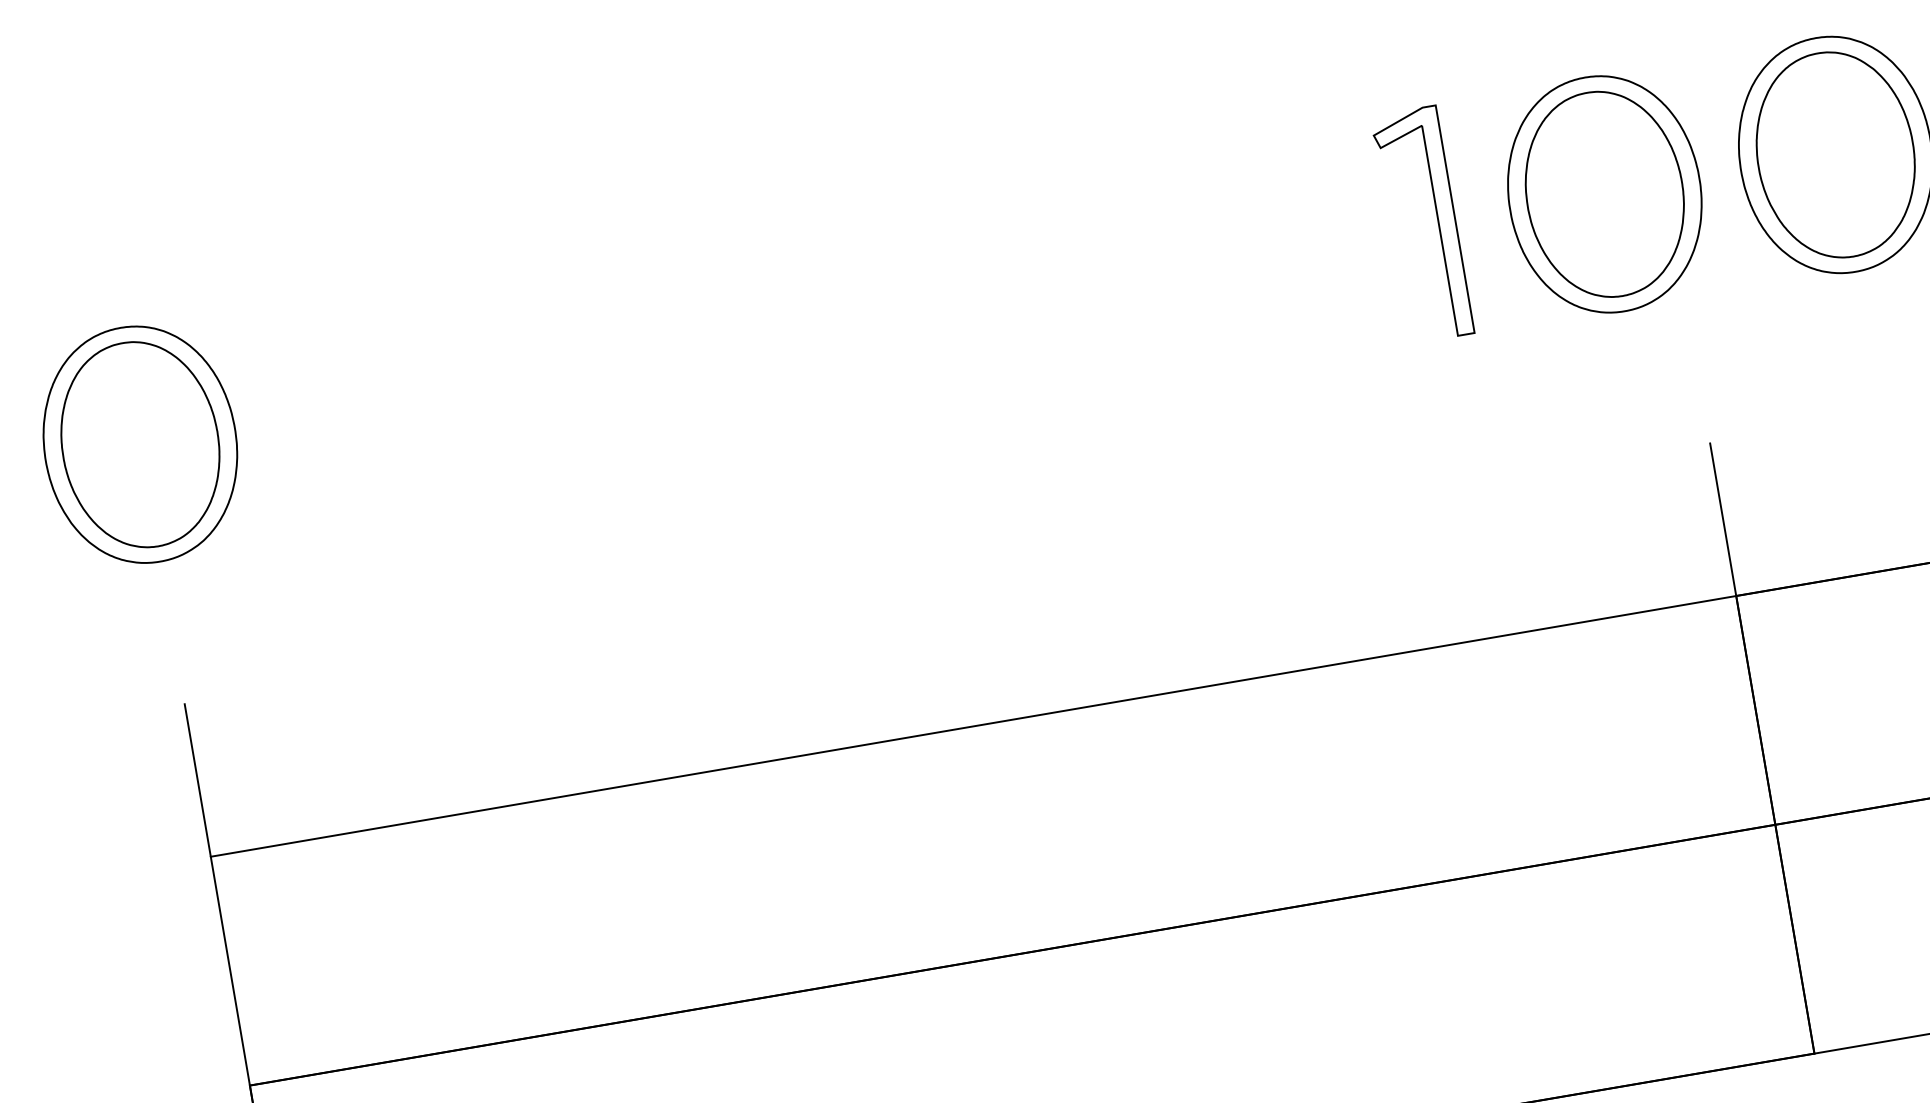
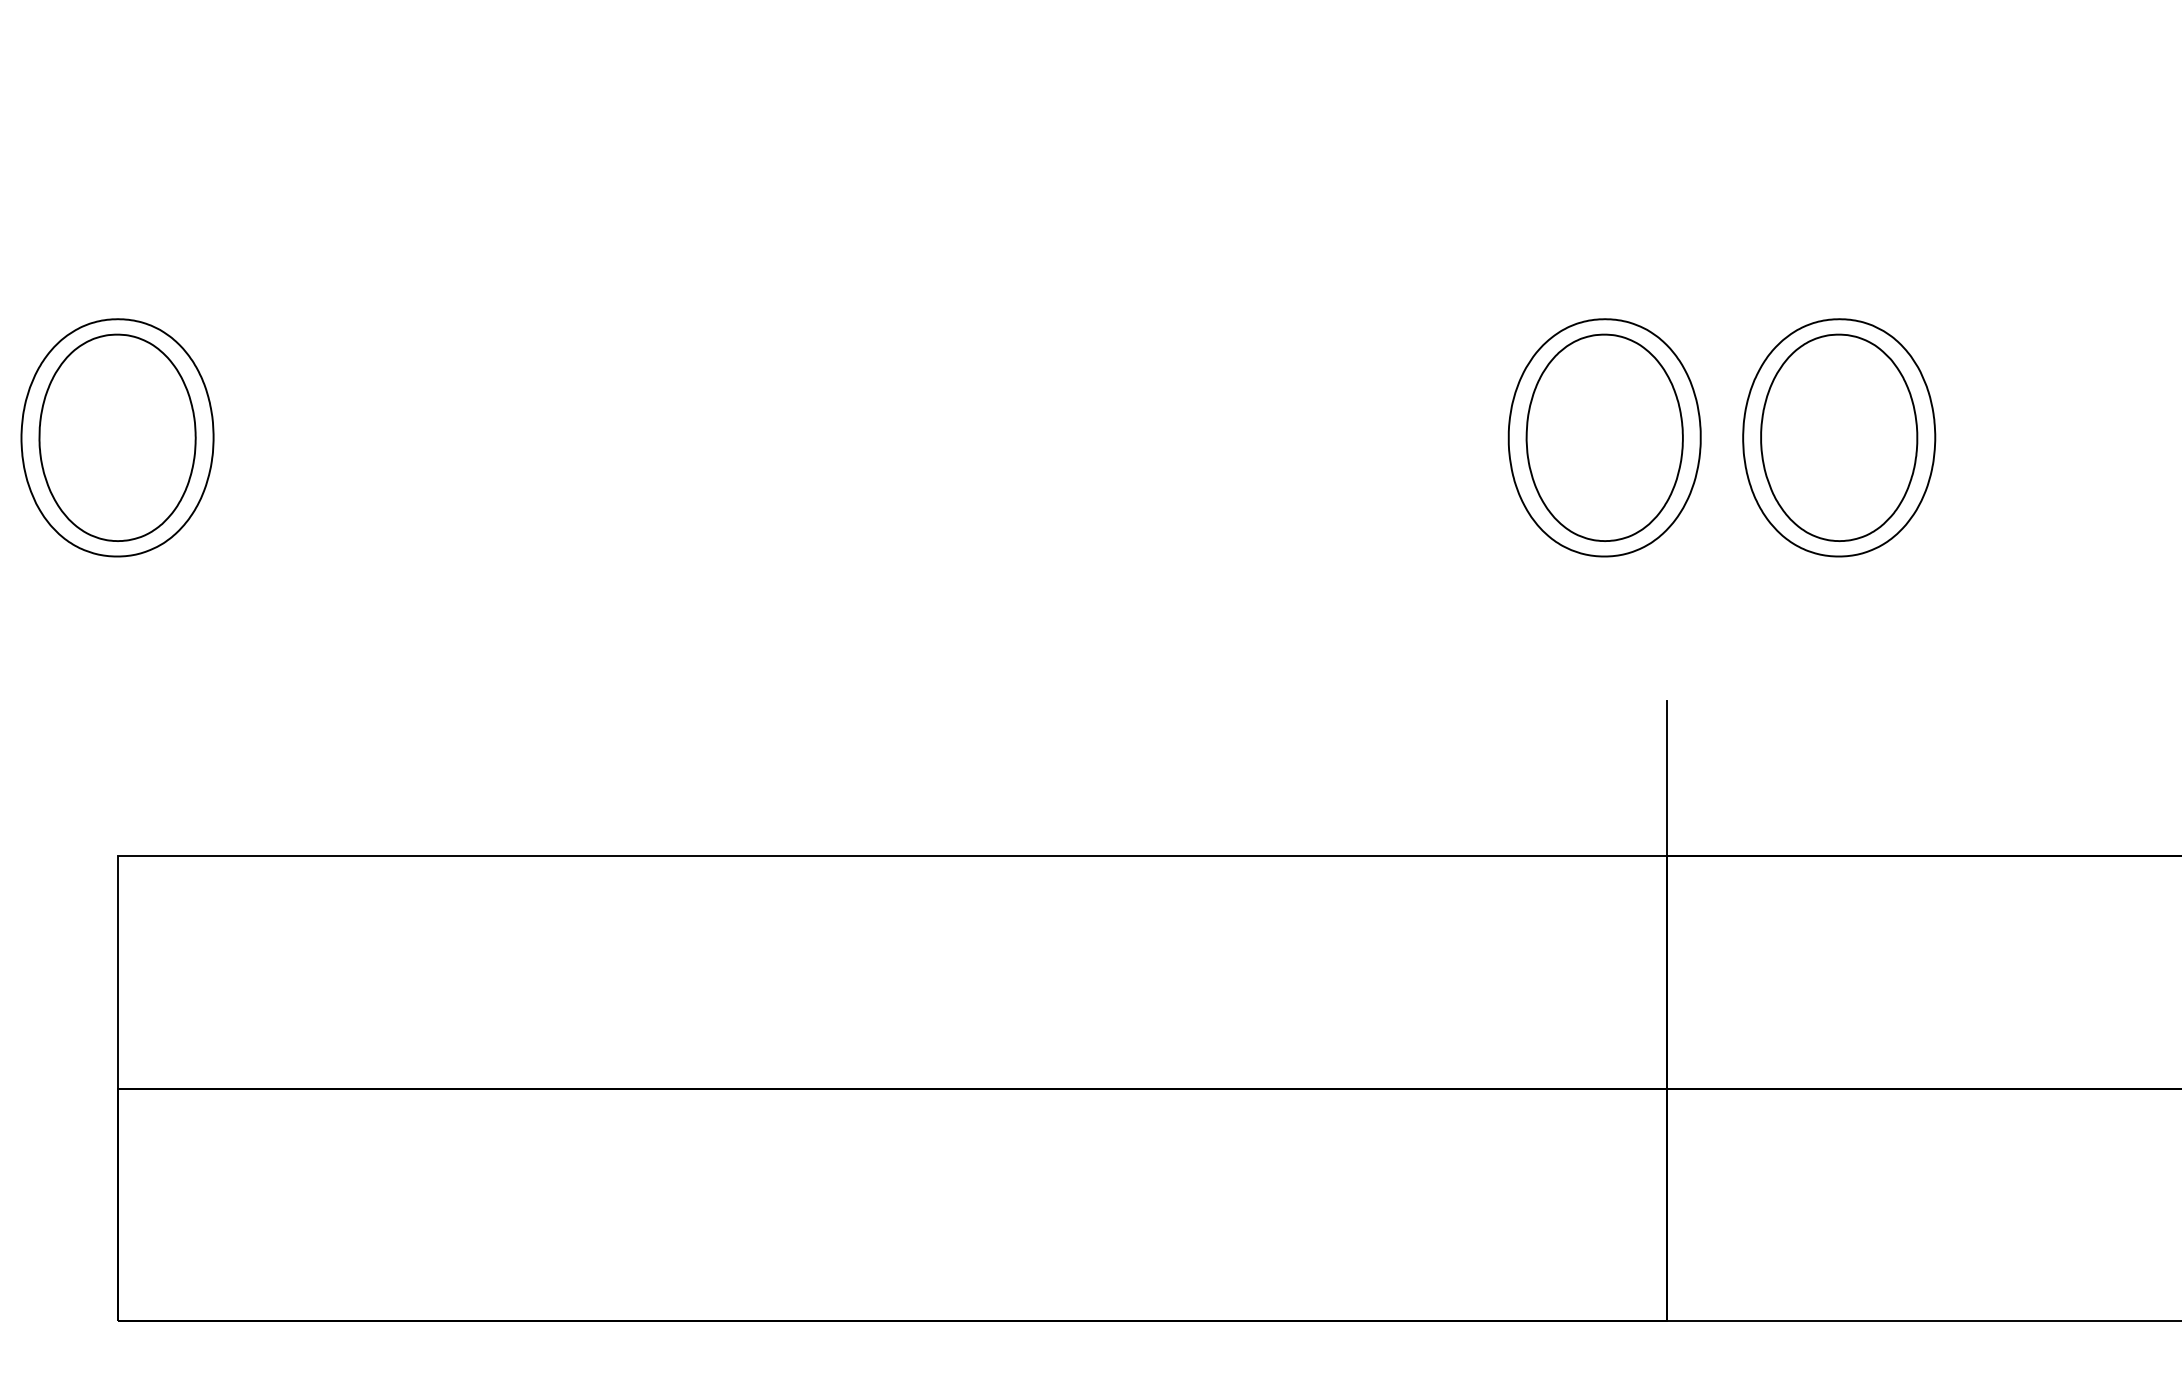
part: (1437, 221) -> (1435, 436), removed
line: (197, 780) -> (117, 778), removed

